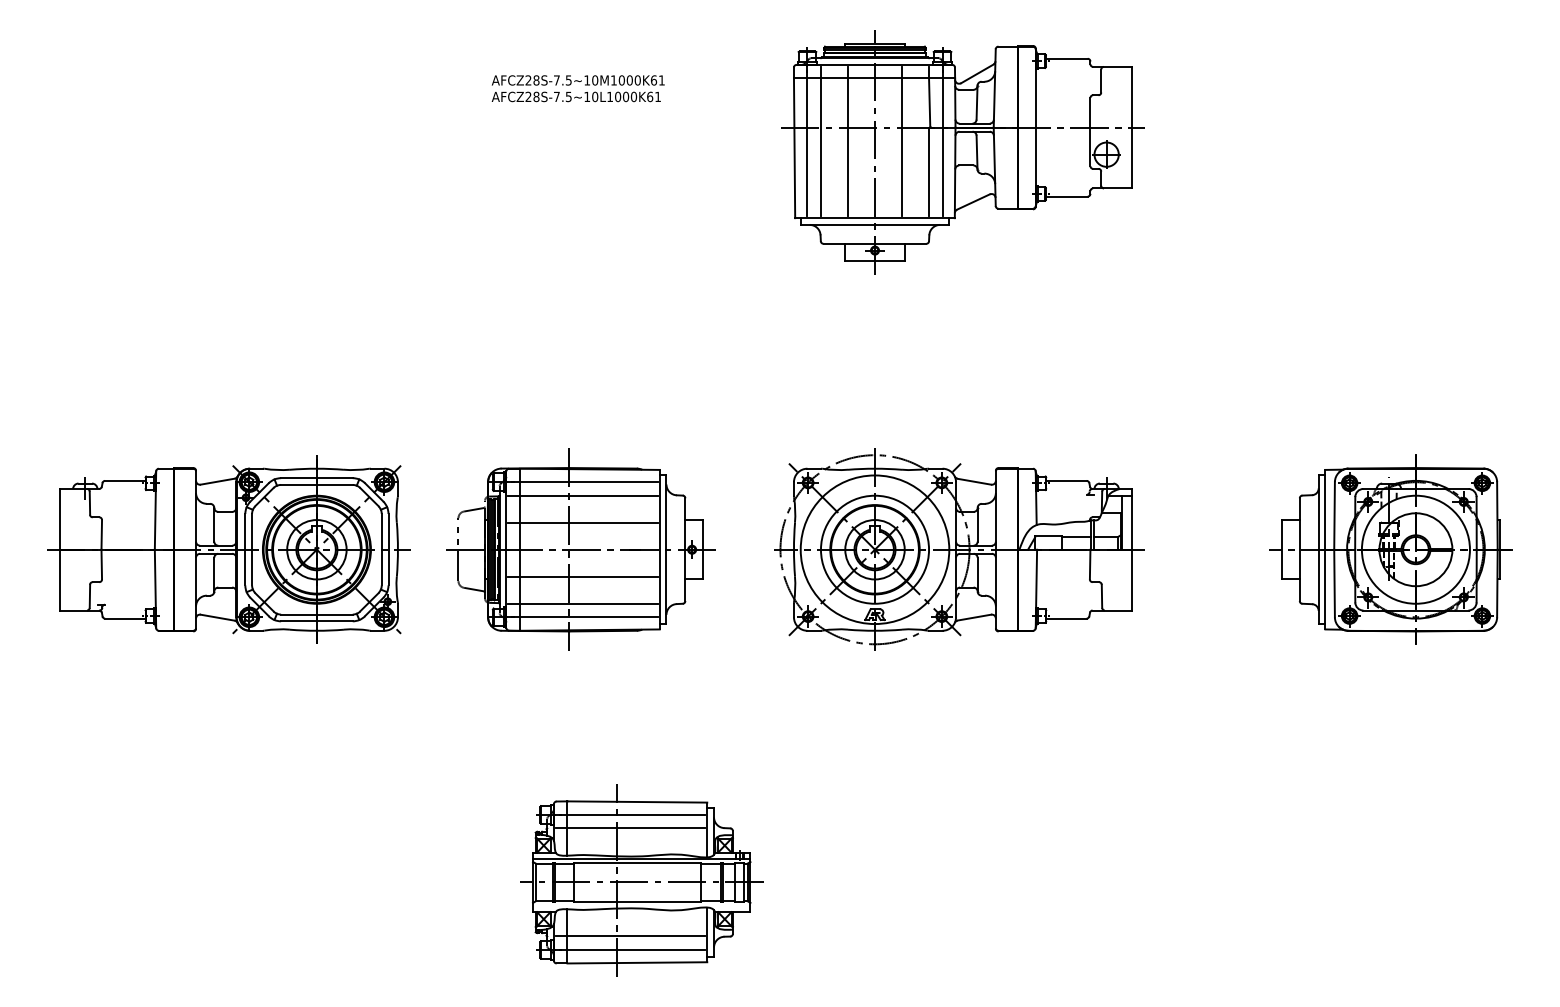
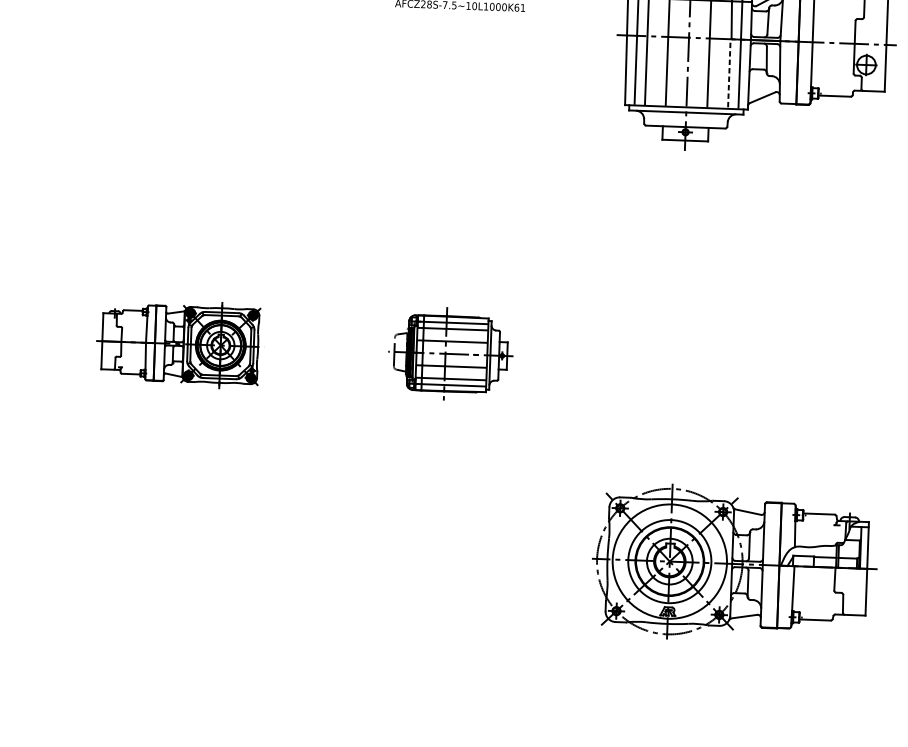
line: (929, 171) -> (729, 72), solid -> dashed
part: (228, 549) -> (179, 343), size x0.6
part: (580, 549) -> (450, 353), size x0.6
part: (959, 549) -> (734, 563), moved
part: (641, 880) -> (488, 610), removed

